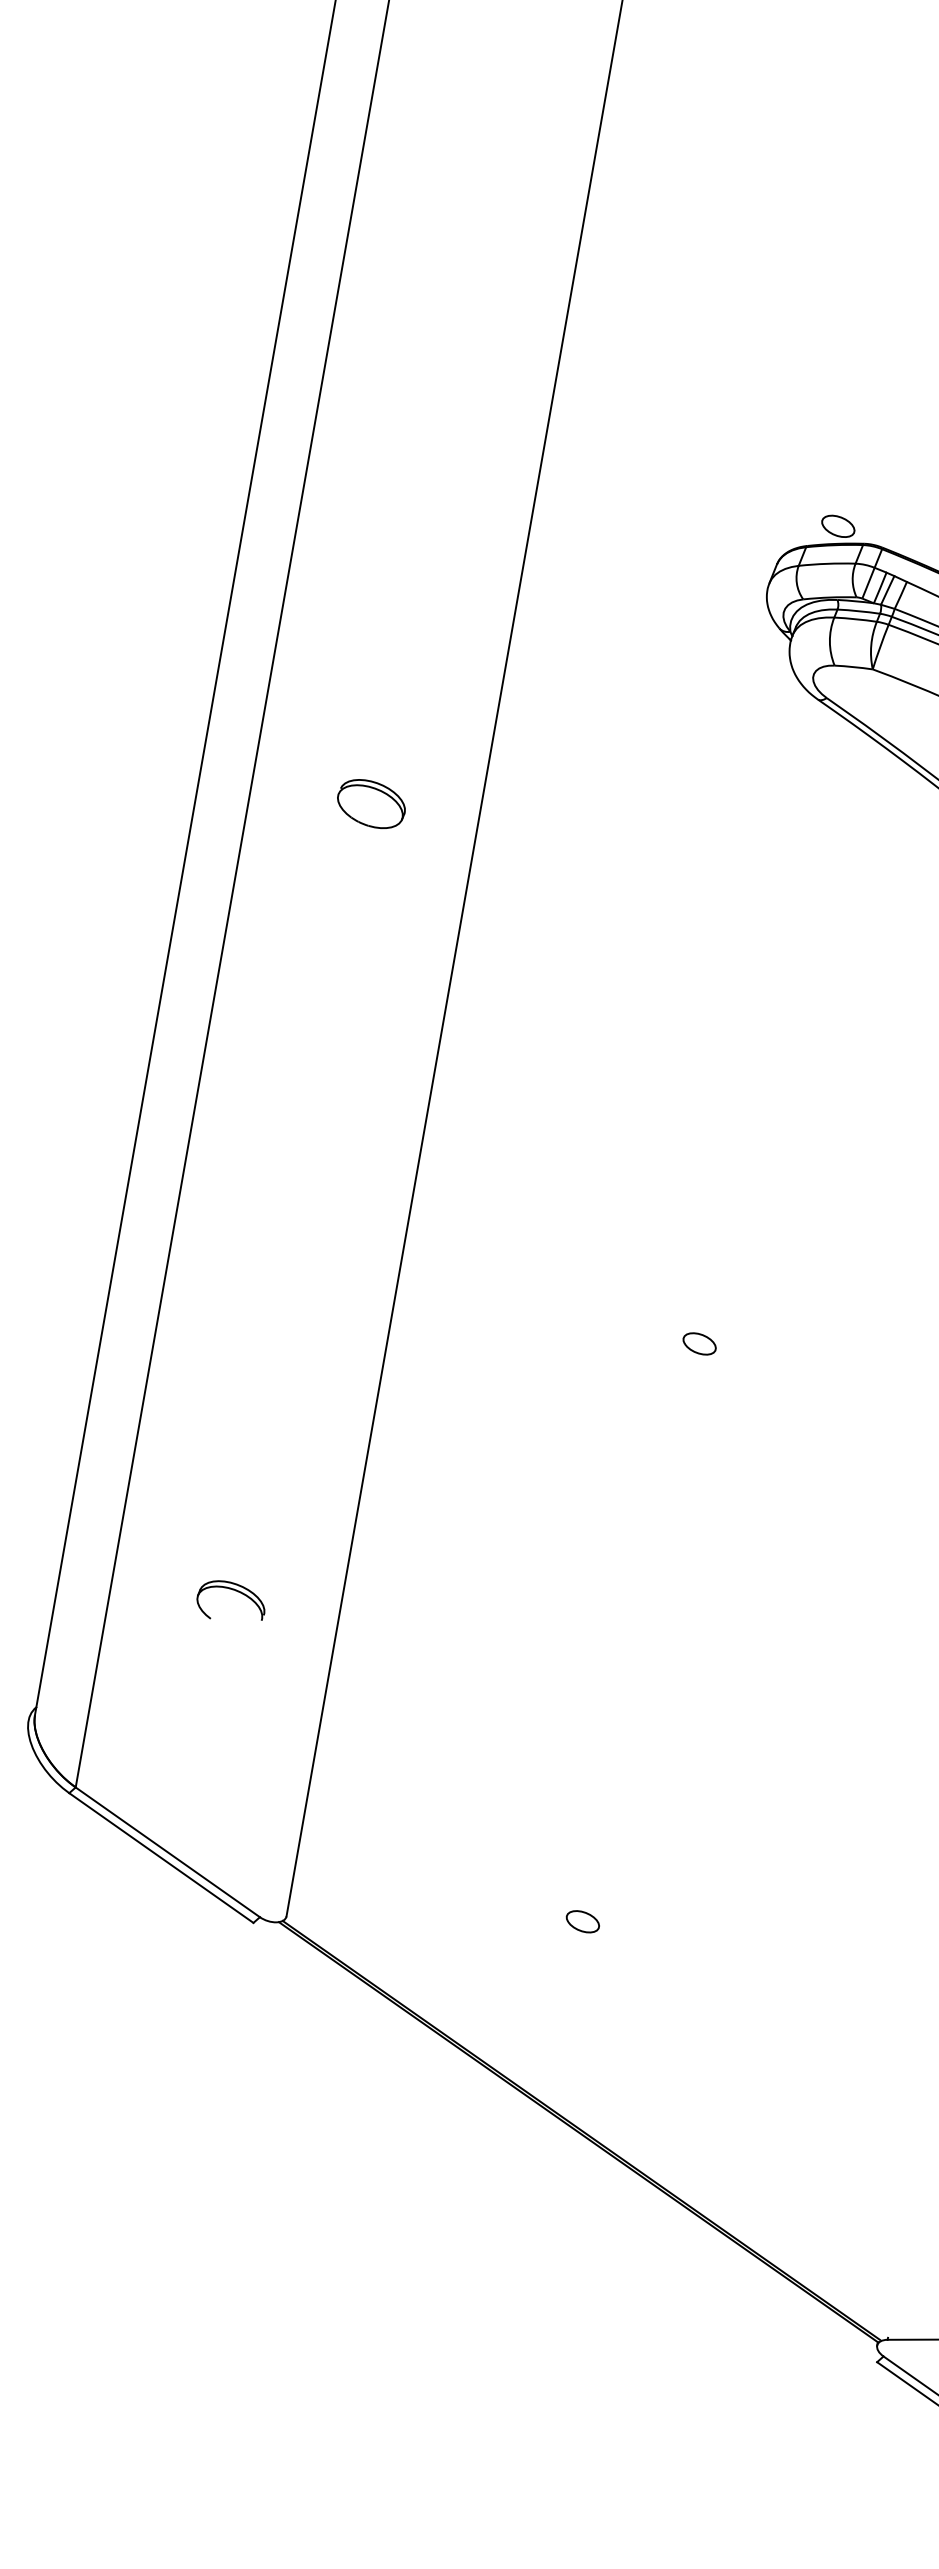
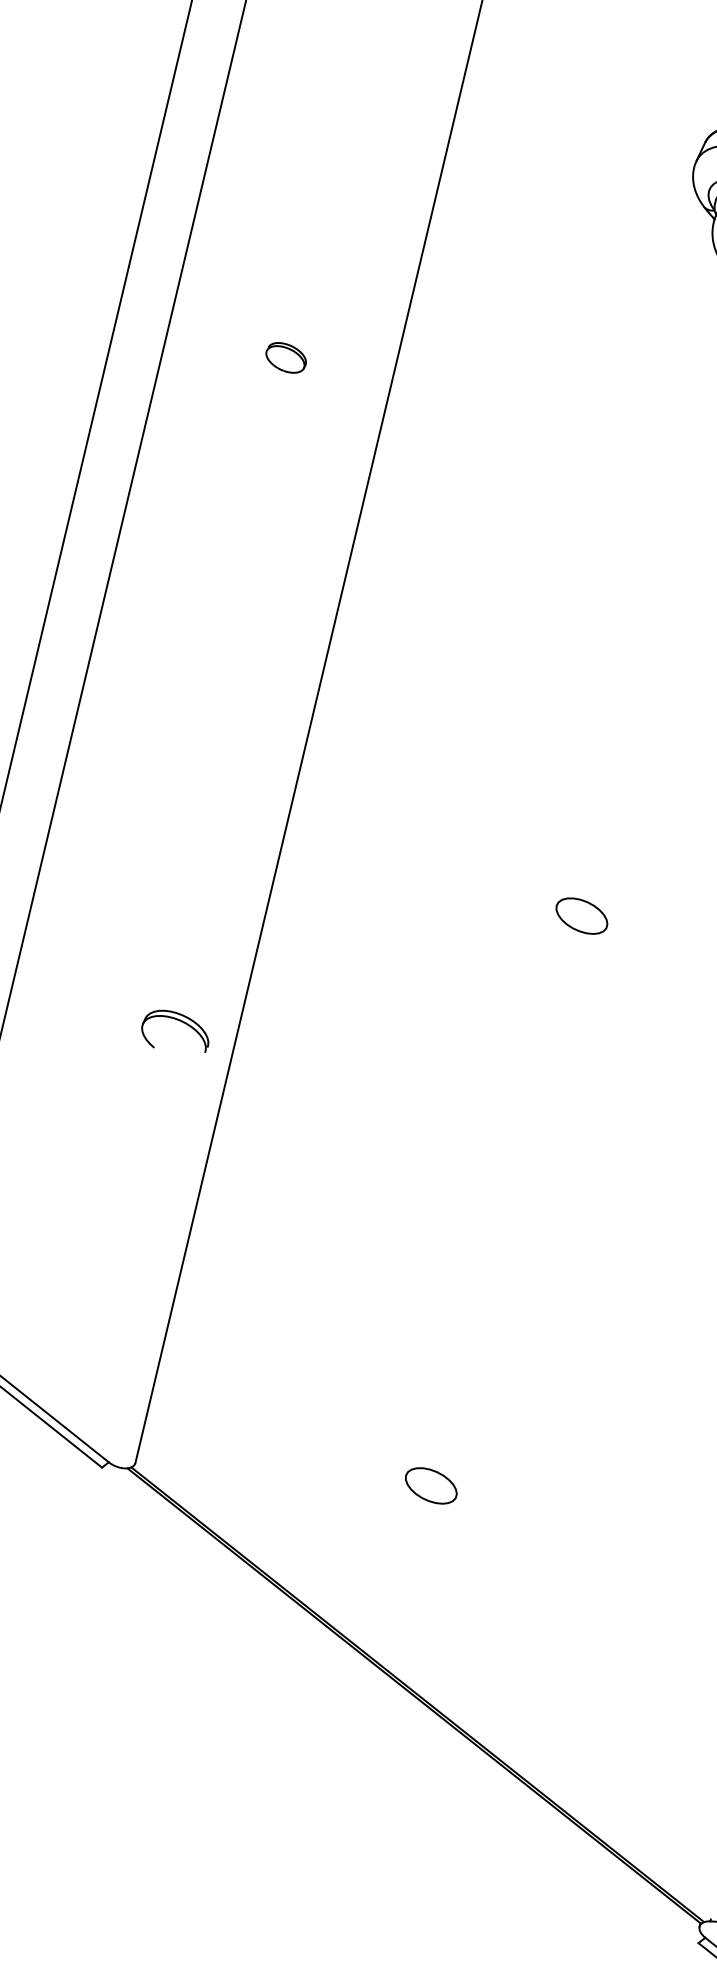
part: (371, 804) -> (286, 358), size x0.6
part: (699, 1343) -> (581, 915), size x1.6
part: (232, 1590) -> (177, 1020), moved
part: (582, 1921) -> (430, 1485), size x1.6

